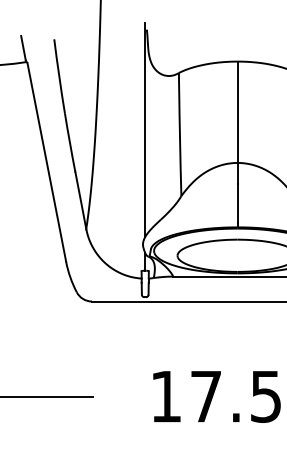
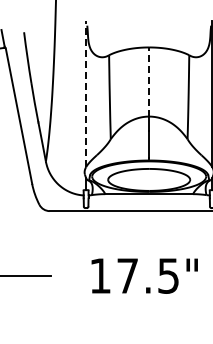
line: (238, 112) -> (149, 82), solid -> dashed
line: (145, 129) -> (86, 93), solid -> dashed

